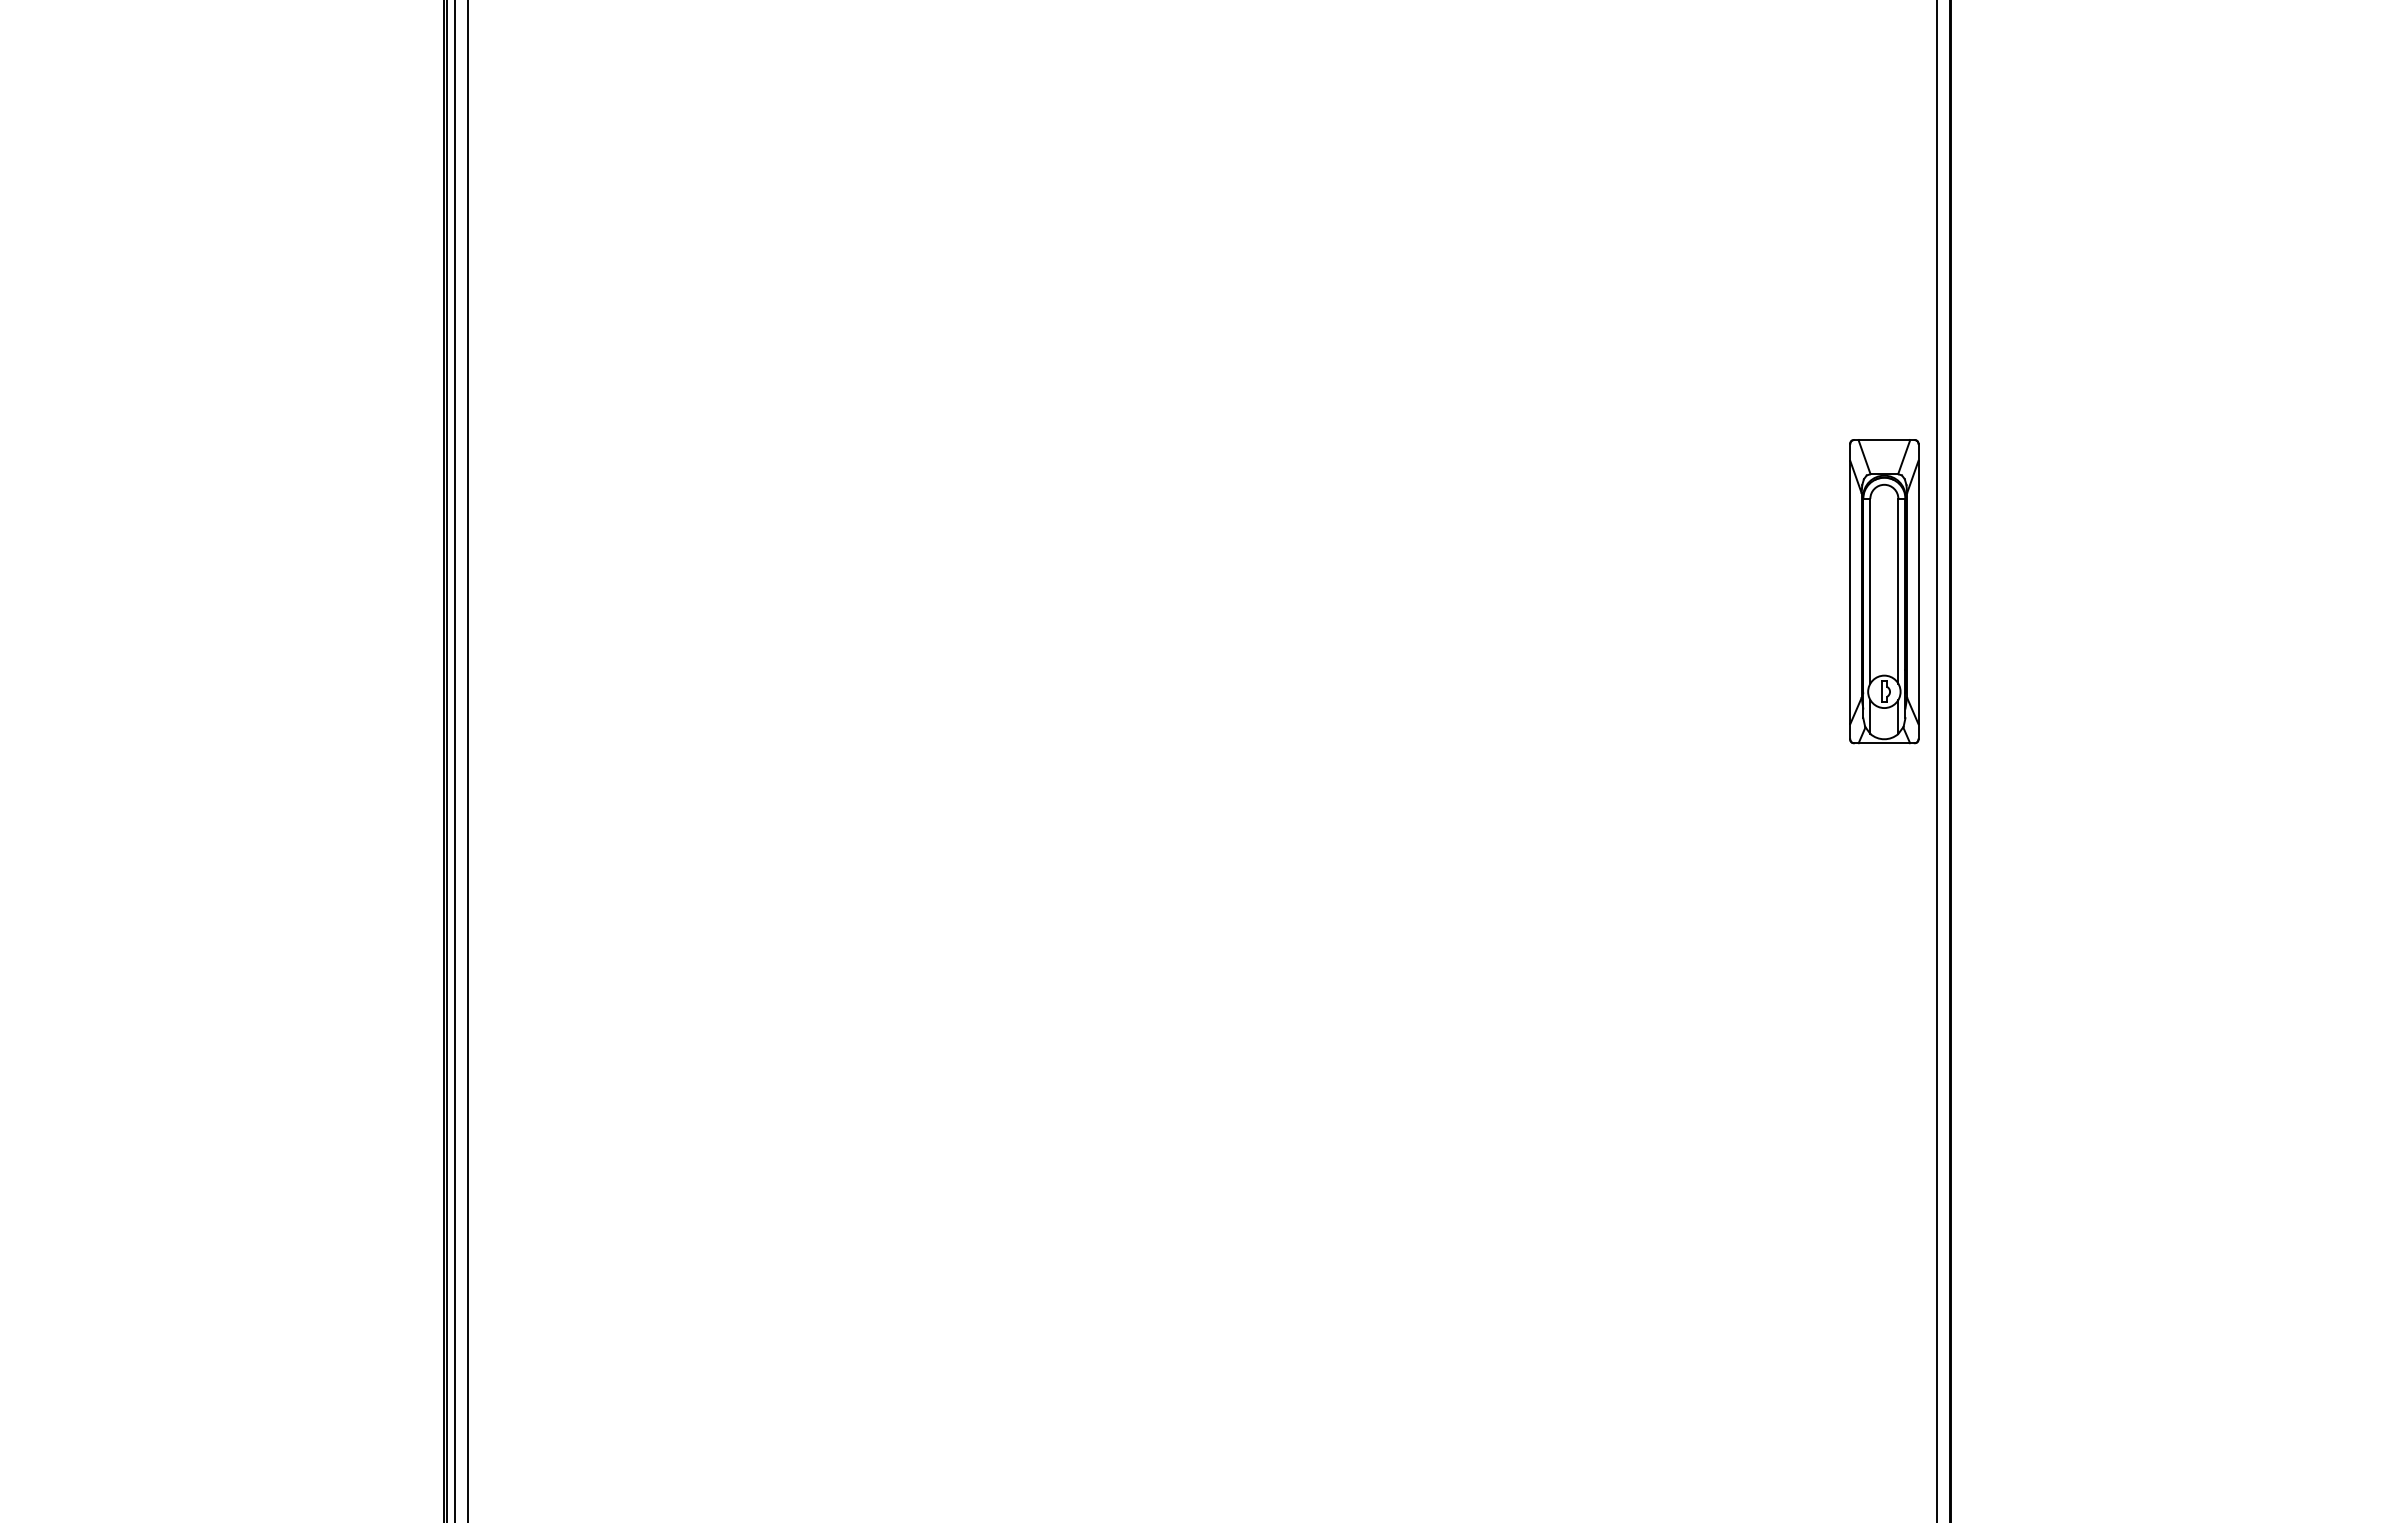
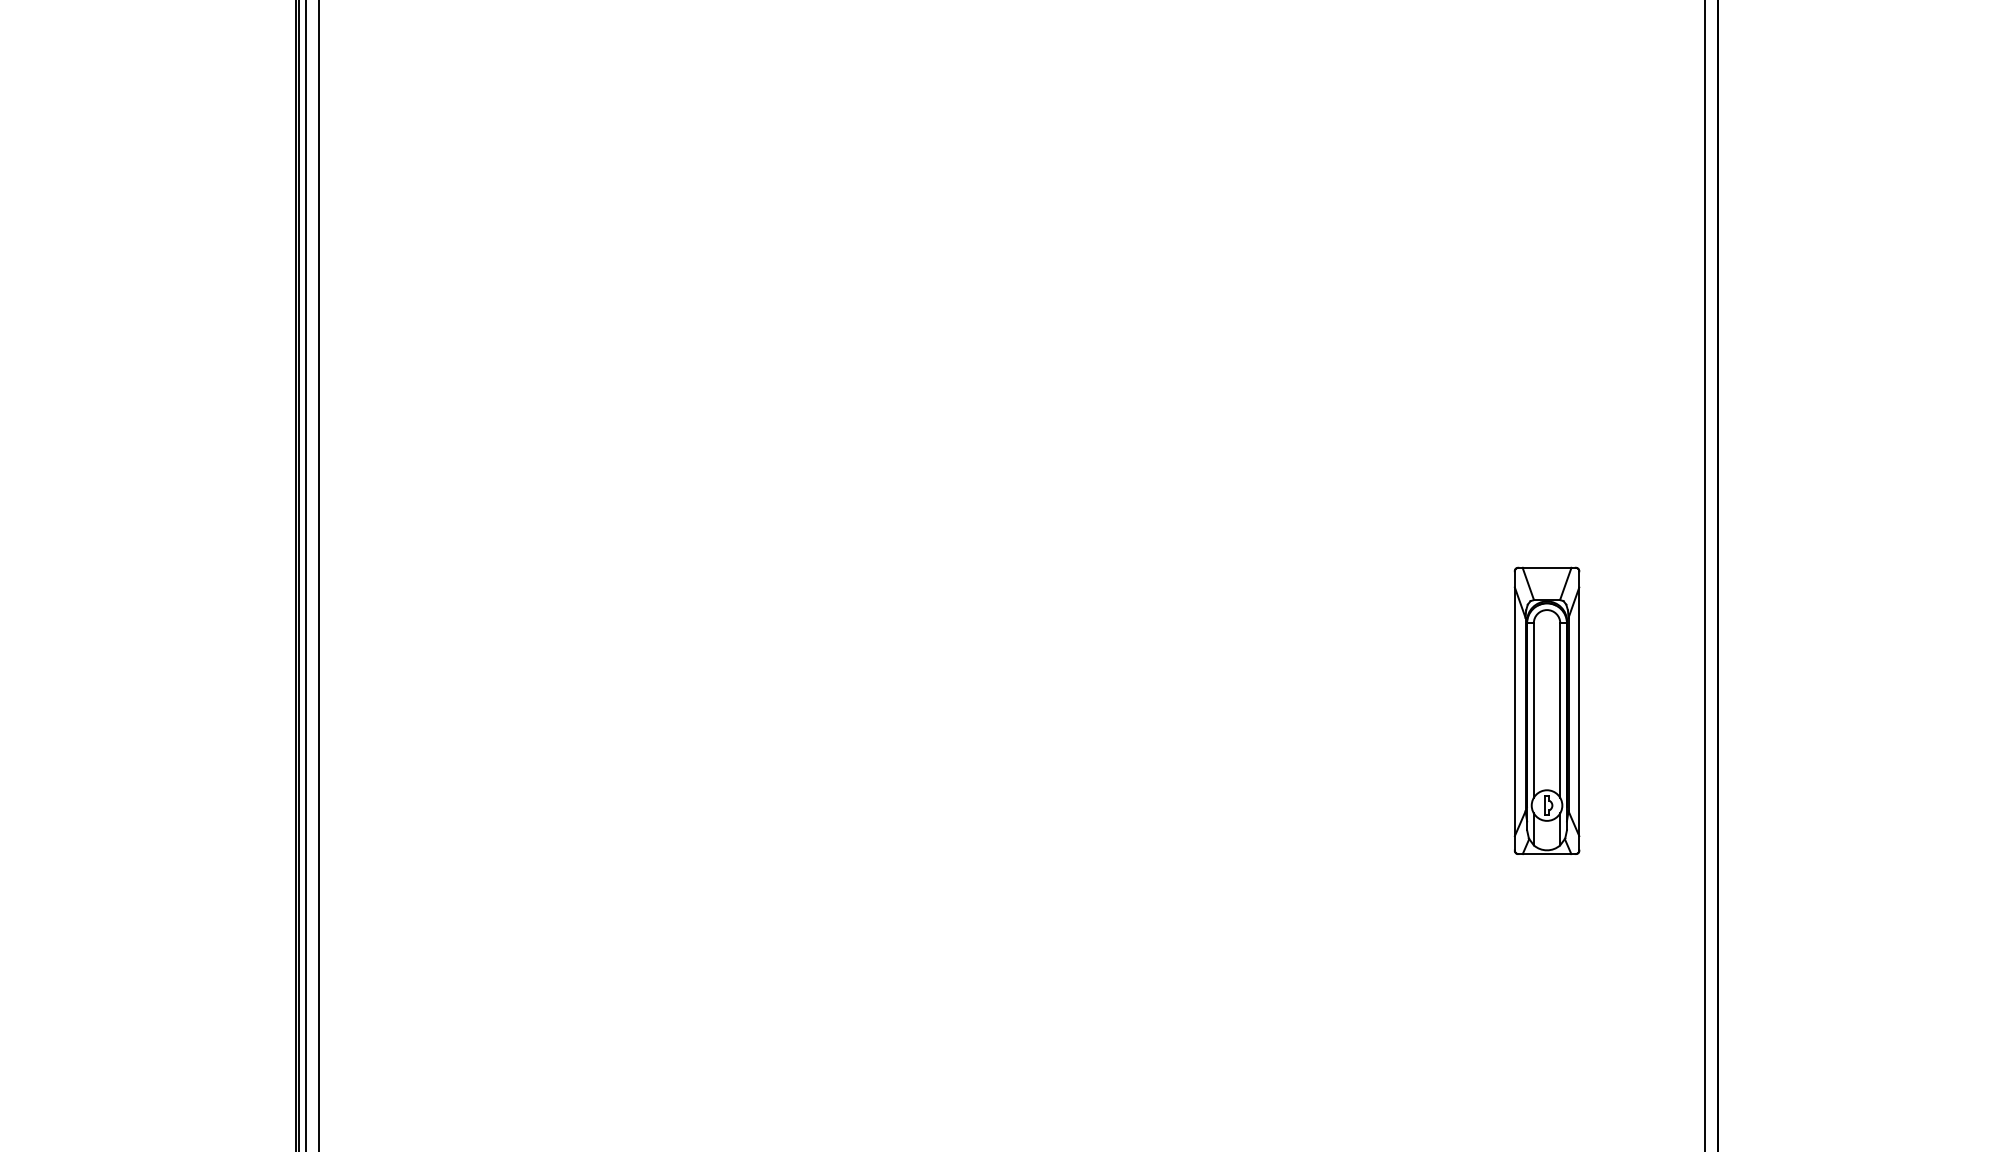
part: (1884, 591) -> (1547, 710), moved

